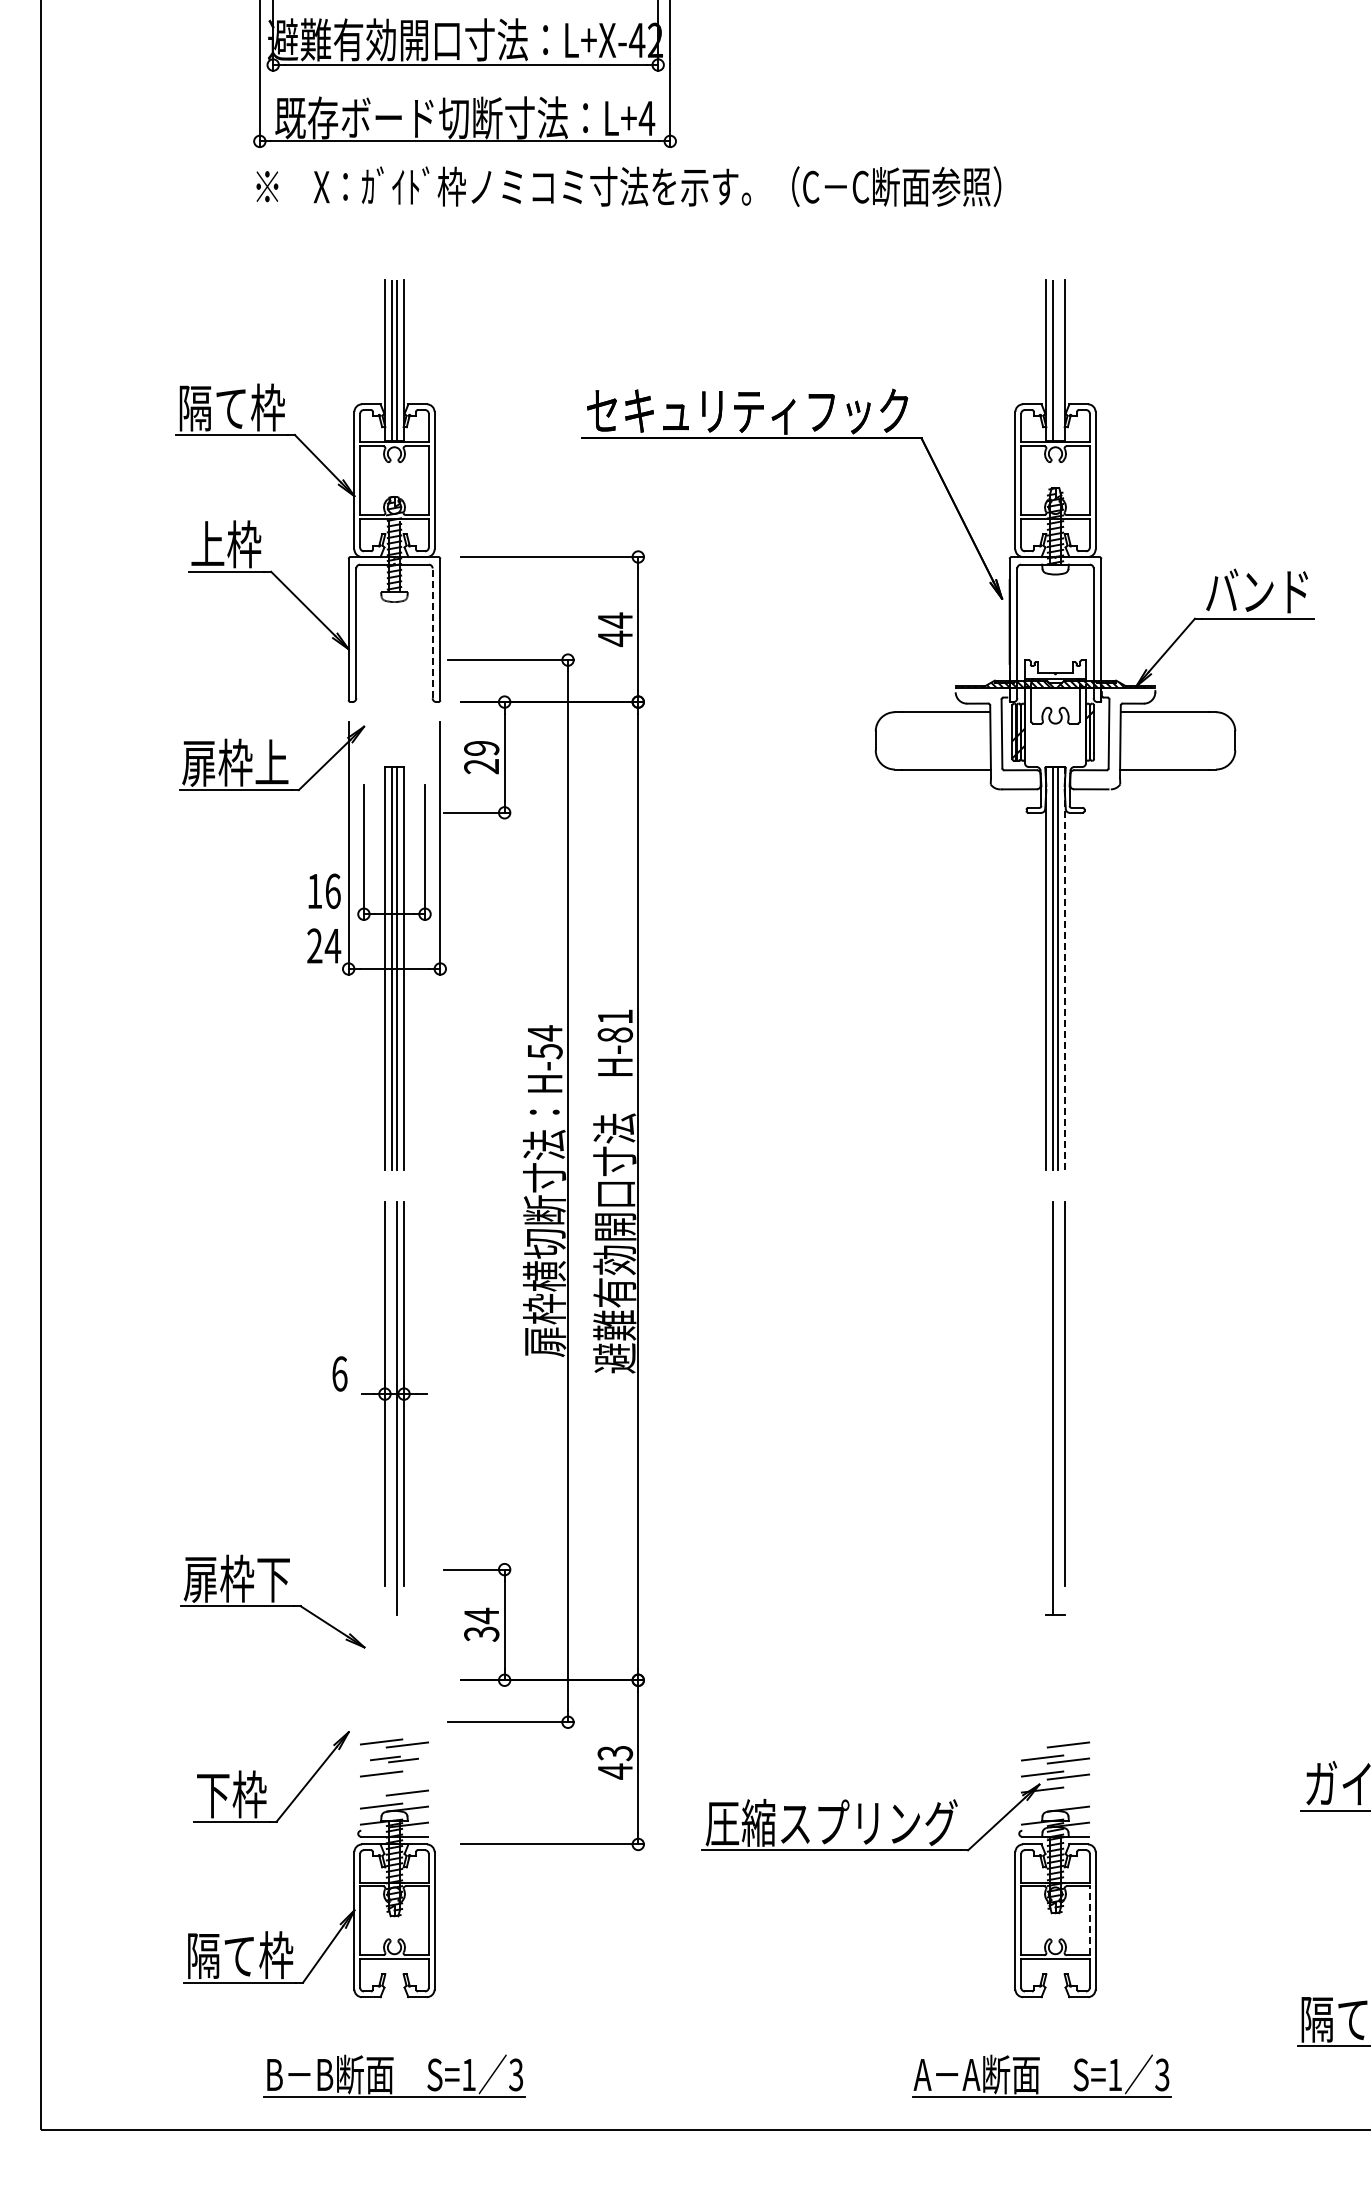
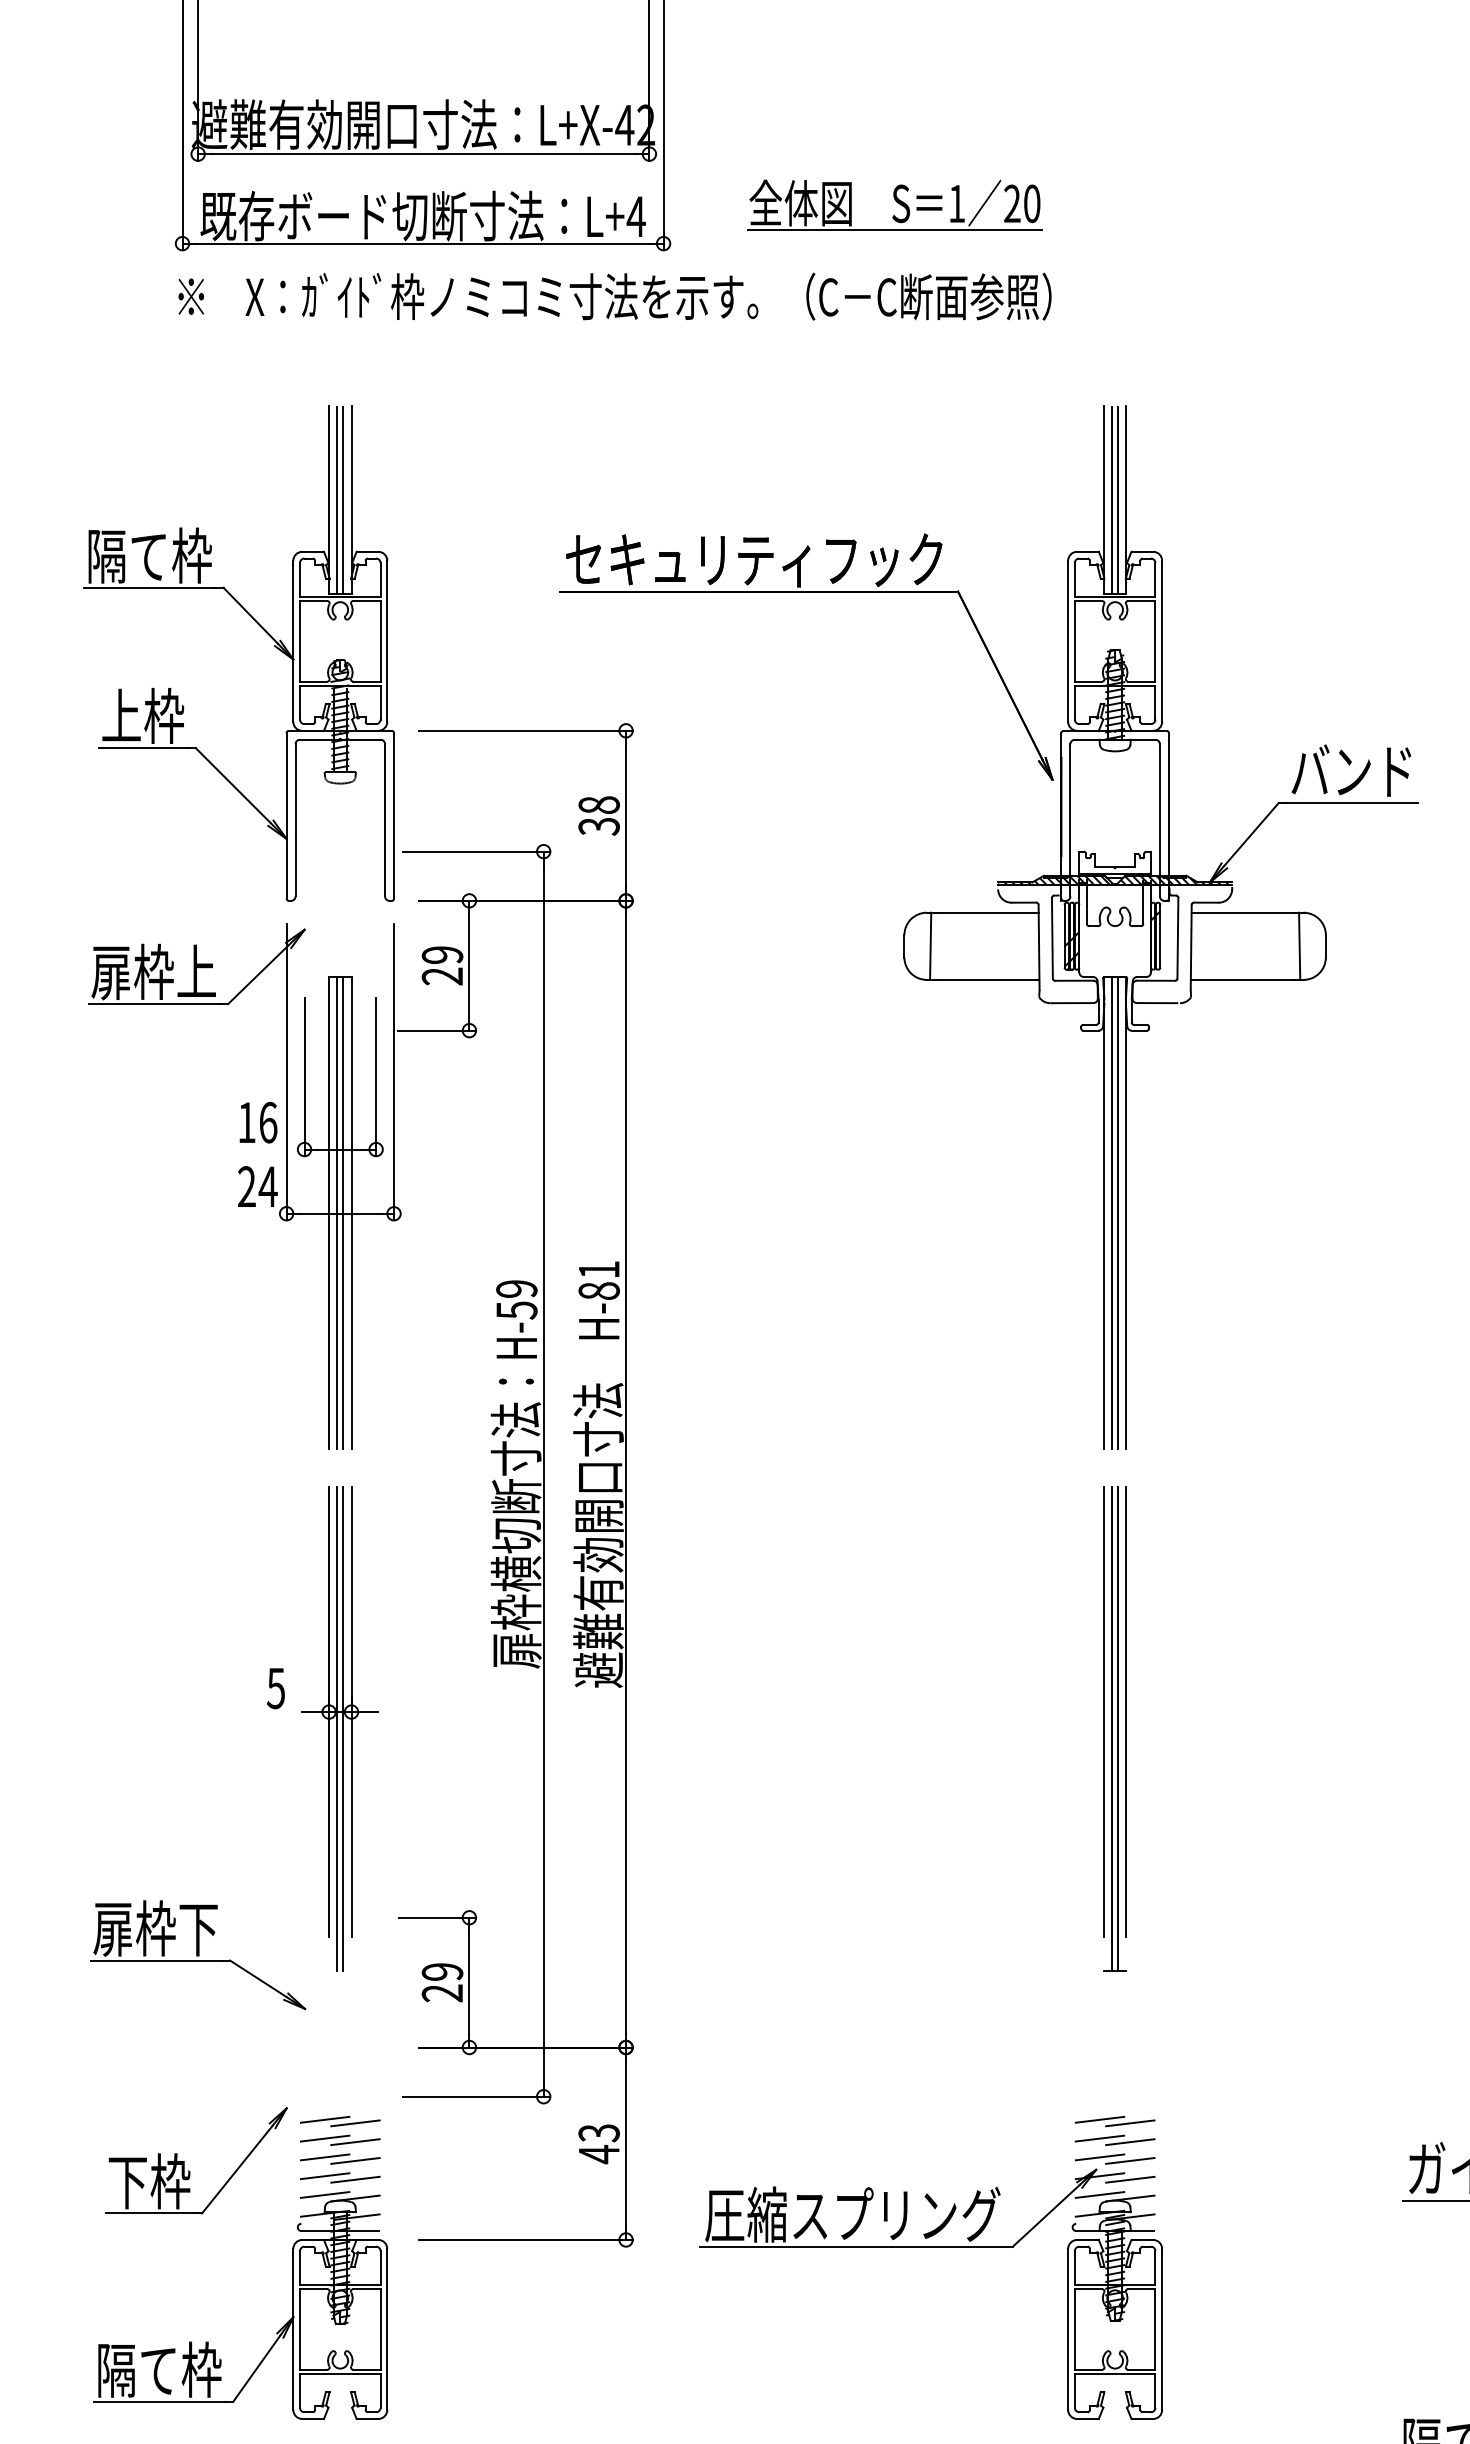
part: (867, 108) -> (894, 205), added
line: (1057, 360) -> (1117, 500), added
text: (615, 629) -> (599, 815), 44 -> 38
line: (432, 633) -> (384, 820), dashed -> solid
line: (897, 740) -> (929, 945), added
line: (1212, 740) -> (1299, 945), added
line: (1065, 968) -> (1126, 1213), dashed -> solid
text: (544, 1033) -> (516, 1289), H-54 -> H-59
text: (339, 1373) -> (275, 1687), 6 -> 5
line: (1045, 1393) -> (1103, 1711), added
line: (391, 1408) -> (336, 1728), added
line: (1057, 1408) -> (1117, 1728), added
text: (481, 1624) -> (442, 1982), 34 -> 29
line: (1042, 1741) -> (1099, 2119), added
part: (394, 1759) -> (340, 2140), size x1.43
line: (407, 1776) -> (355, 2160), added
line: (381, 1789) -> (325, 2175), added
line: (1068, 1792) -> (1130, 2179), added
line: (1042, 1805) -> (1099, 2194), added
line: (1089, 1920) -> (1154, 2329), dashed -> solid

